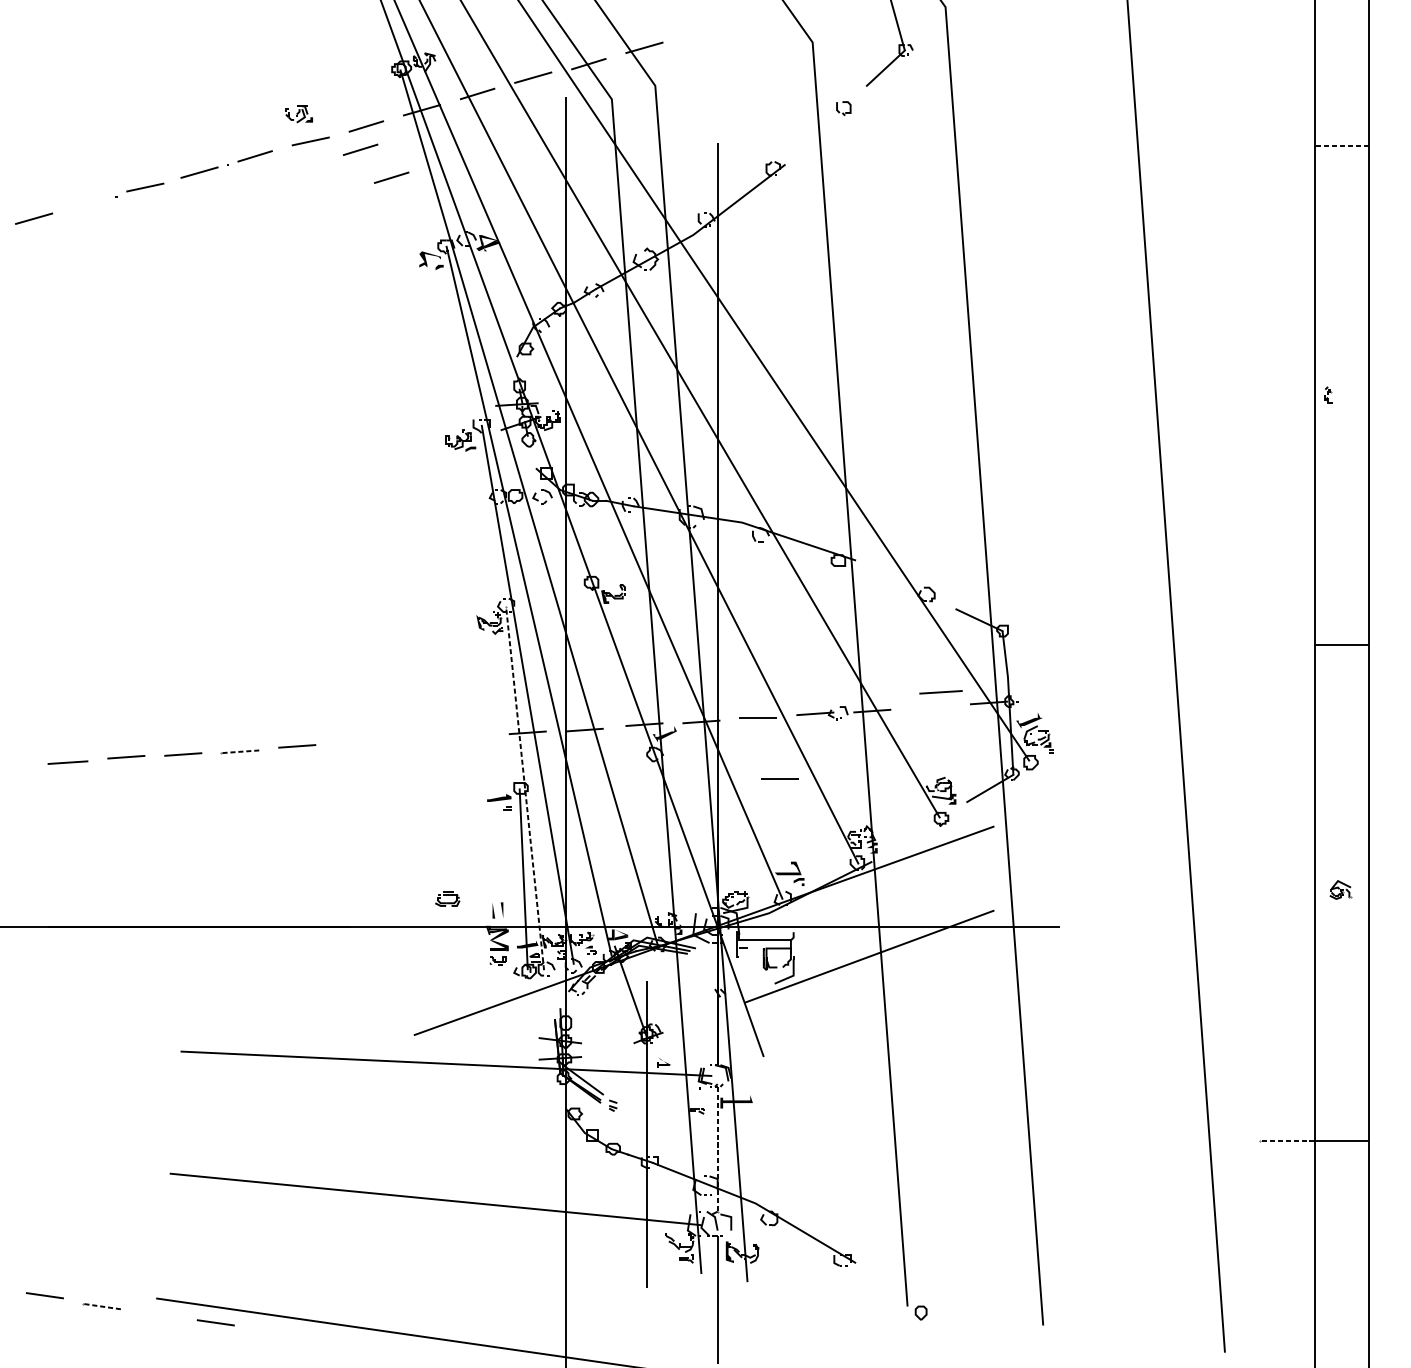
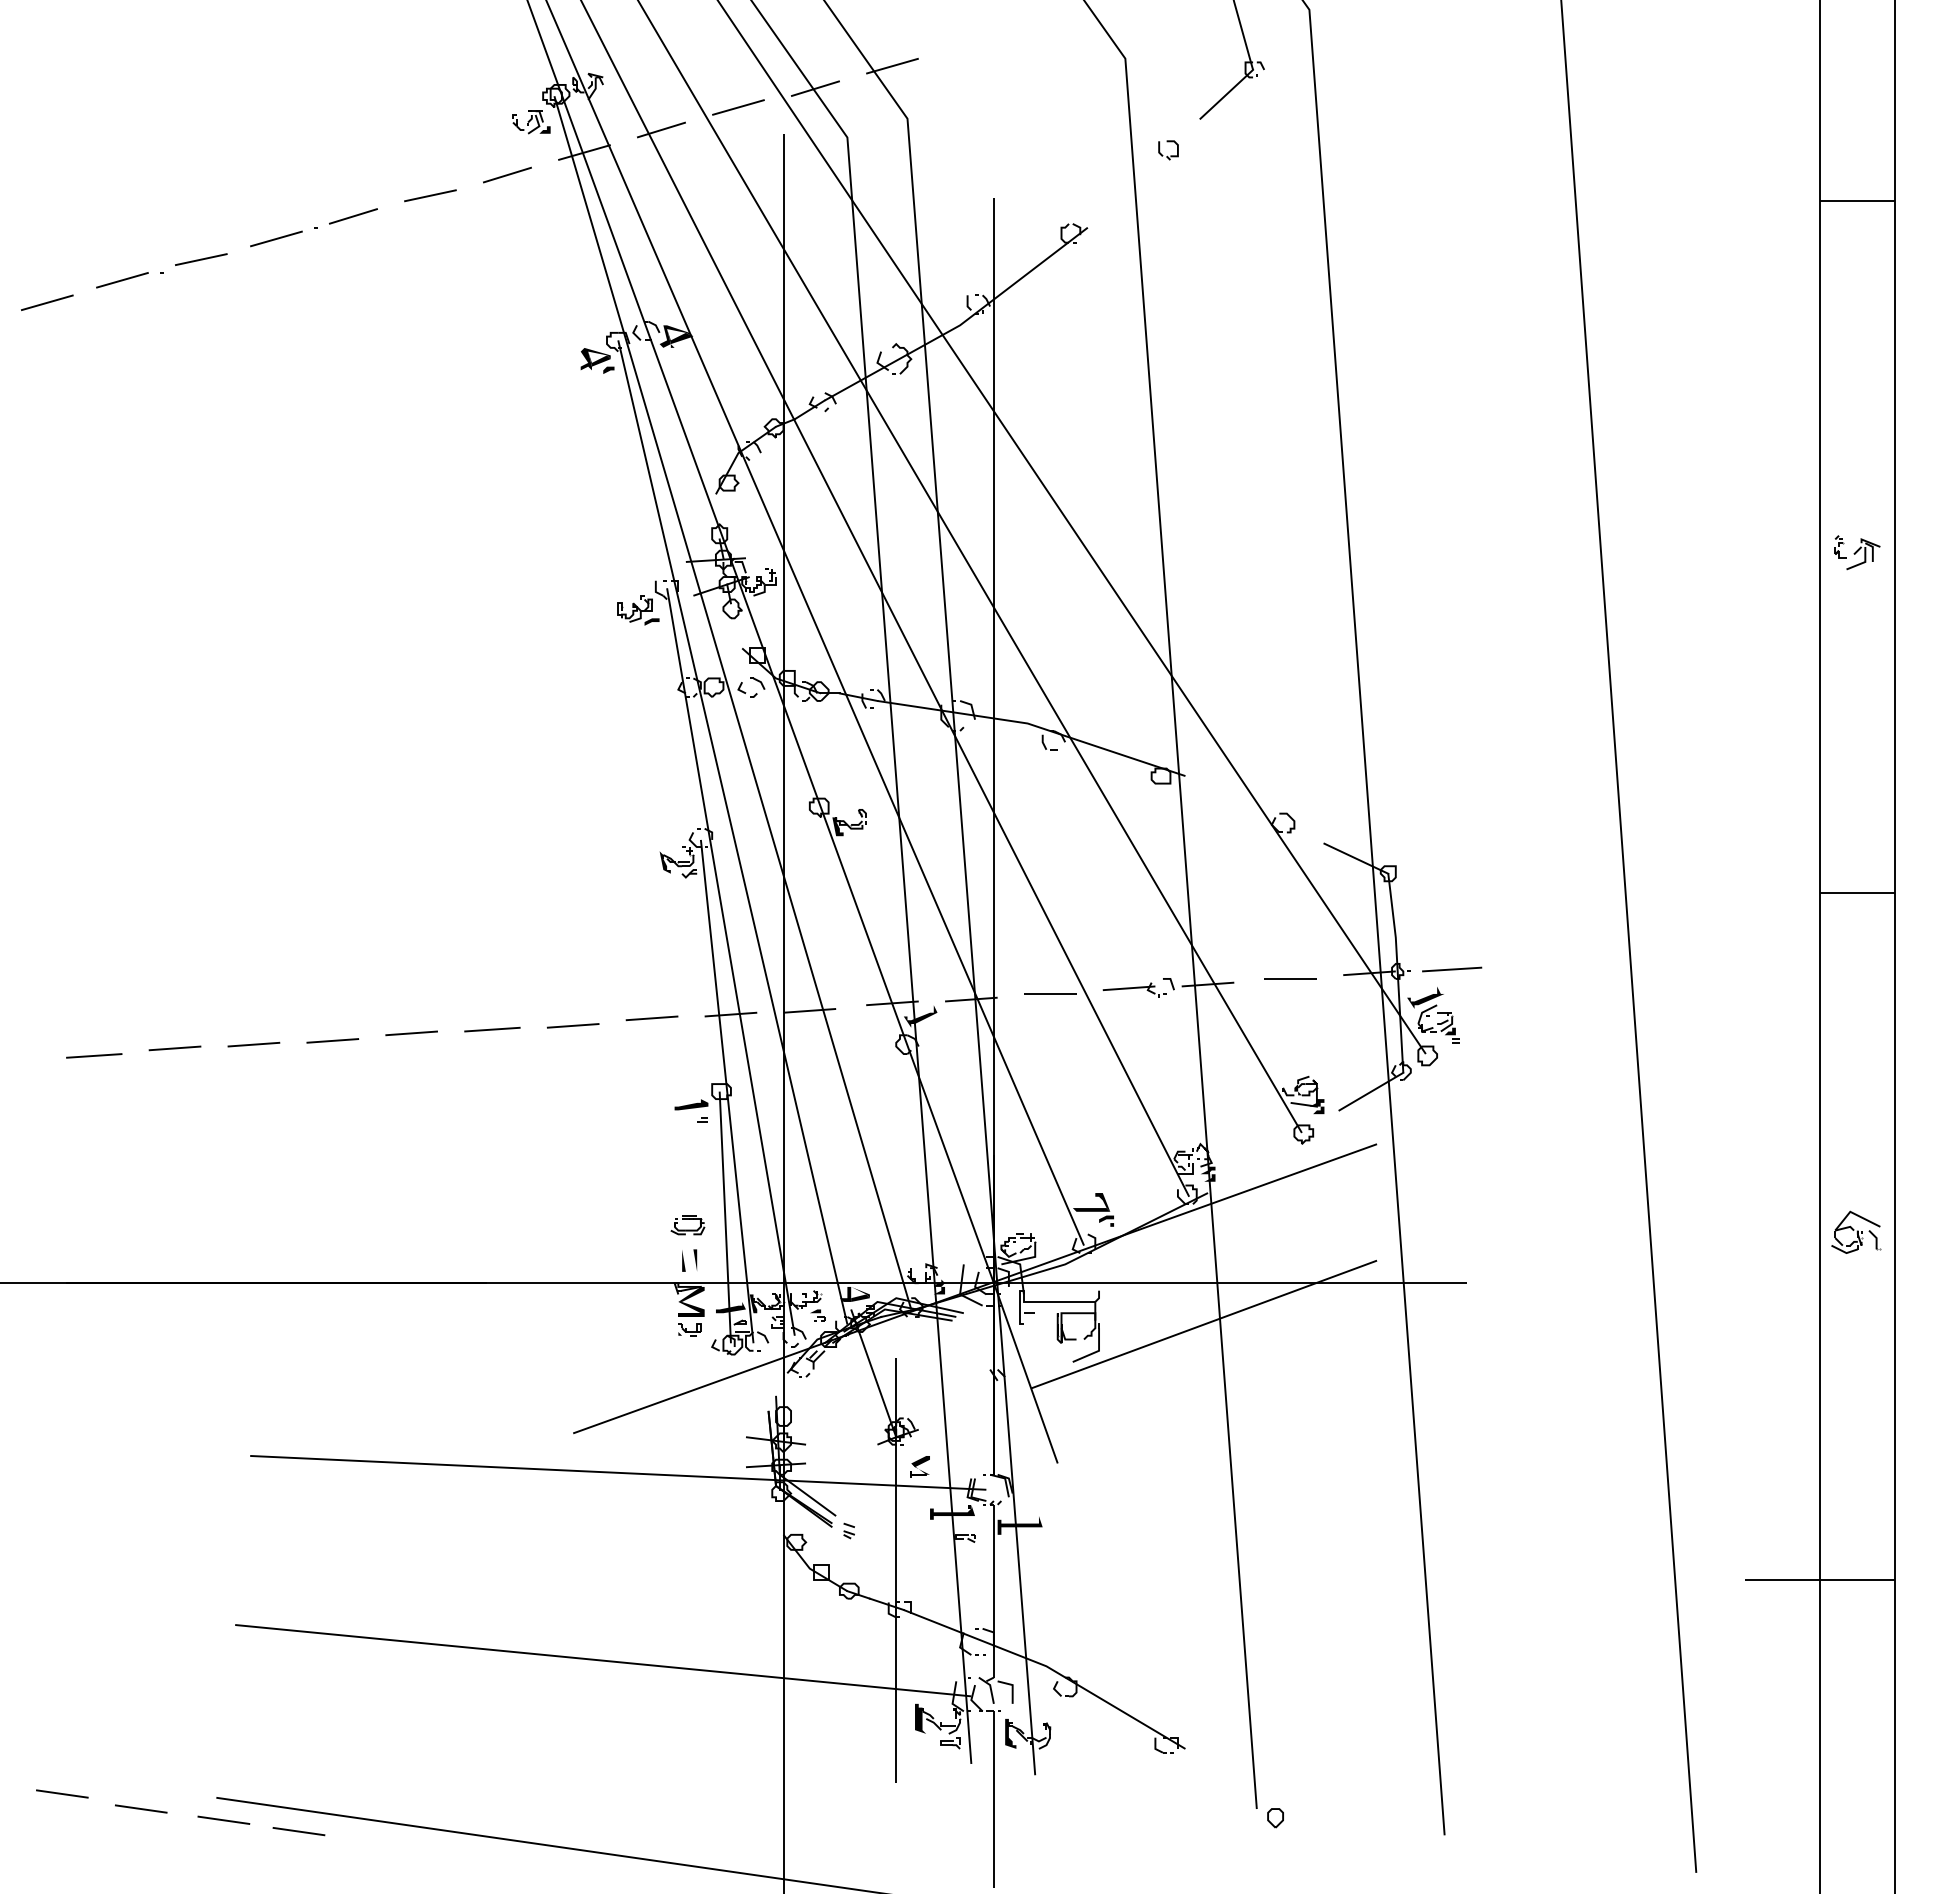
part: (299, 114) -> (531, 122), moved
line: (1340, 145) -> (1856, 201), dashed -> solid
line: (360, 149) -> (499, 207), removed
line: (391, 177) -> (542, 245), removed
line: (88, 202) -> (122, 280), added
fill: (432, 258) -> (599, 358), added
part: (1345, 400) -> (1863, 554), added
line: (941, 692) -> (1452, 969), moved
line: (470, 735) -> (651, 1018), added
line: (414, 740) -> (573, 1025), added
line: (355, 743) -> (492, 1029), added
line: (240, 751) -> (332, 1040), dashed -> solid
line: (780, 778) -> (1290, 978), moved
line: (525, 788) -> (727, 1091), dashed -> solid
part: (1340, 889) -> (1856, 1231), size x1.67
part: (447, 899) -> (687, 1225), moved
fill: (664, 1054) -> (920, 1459), added
fill: (687, 1093) -> (952, 1513), added
line: (1286, 1140) -> (1781, 1579), dashed -> solid
line: (717, 1149) -> (993, 1591), dashed -> solid
fill: (664, 1241) -> (920, 1718), added
line: (101, 1306) -> (140, 1808), dashed -> solid
line: (161, 1314) -> (223, 1819), added

